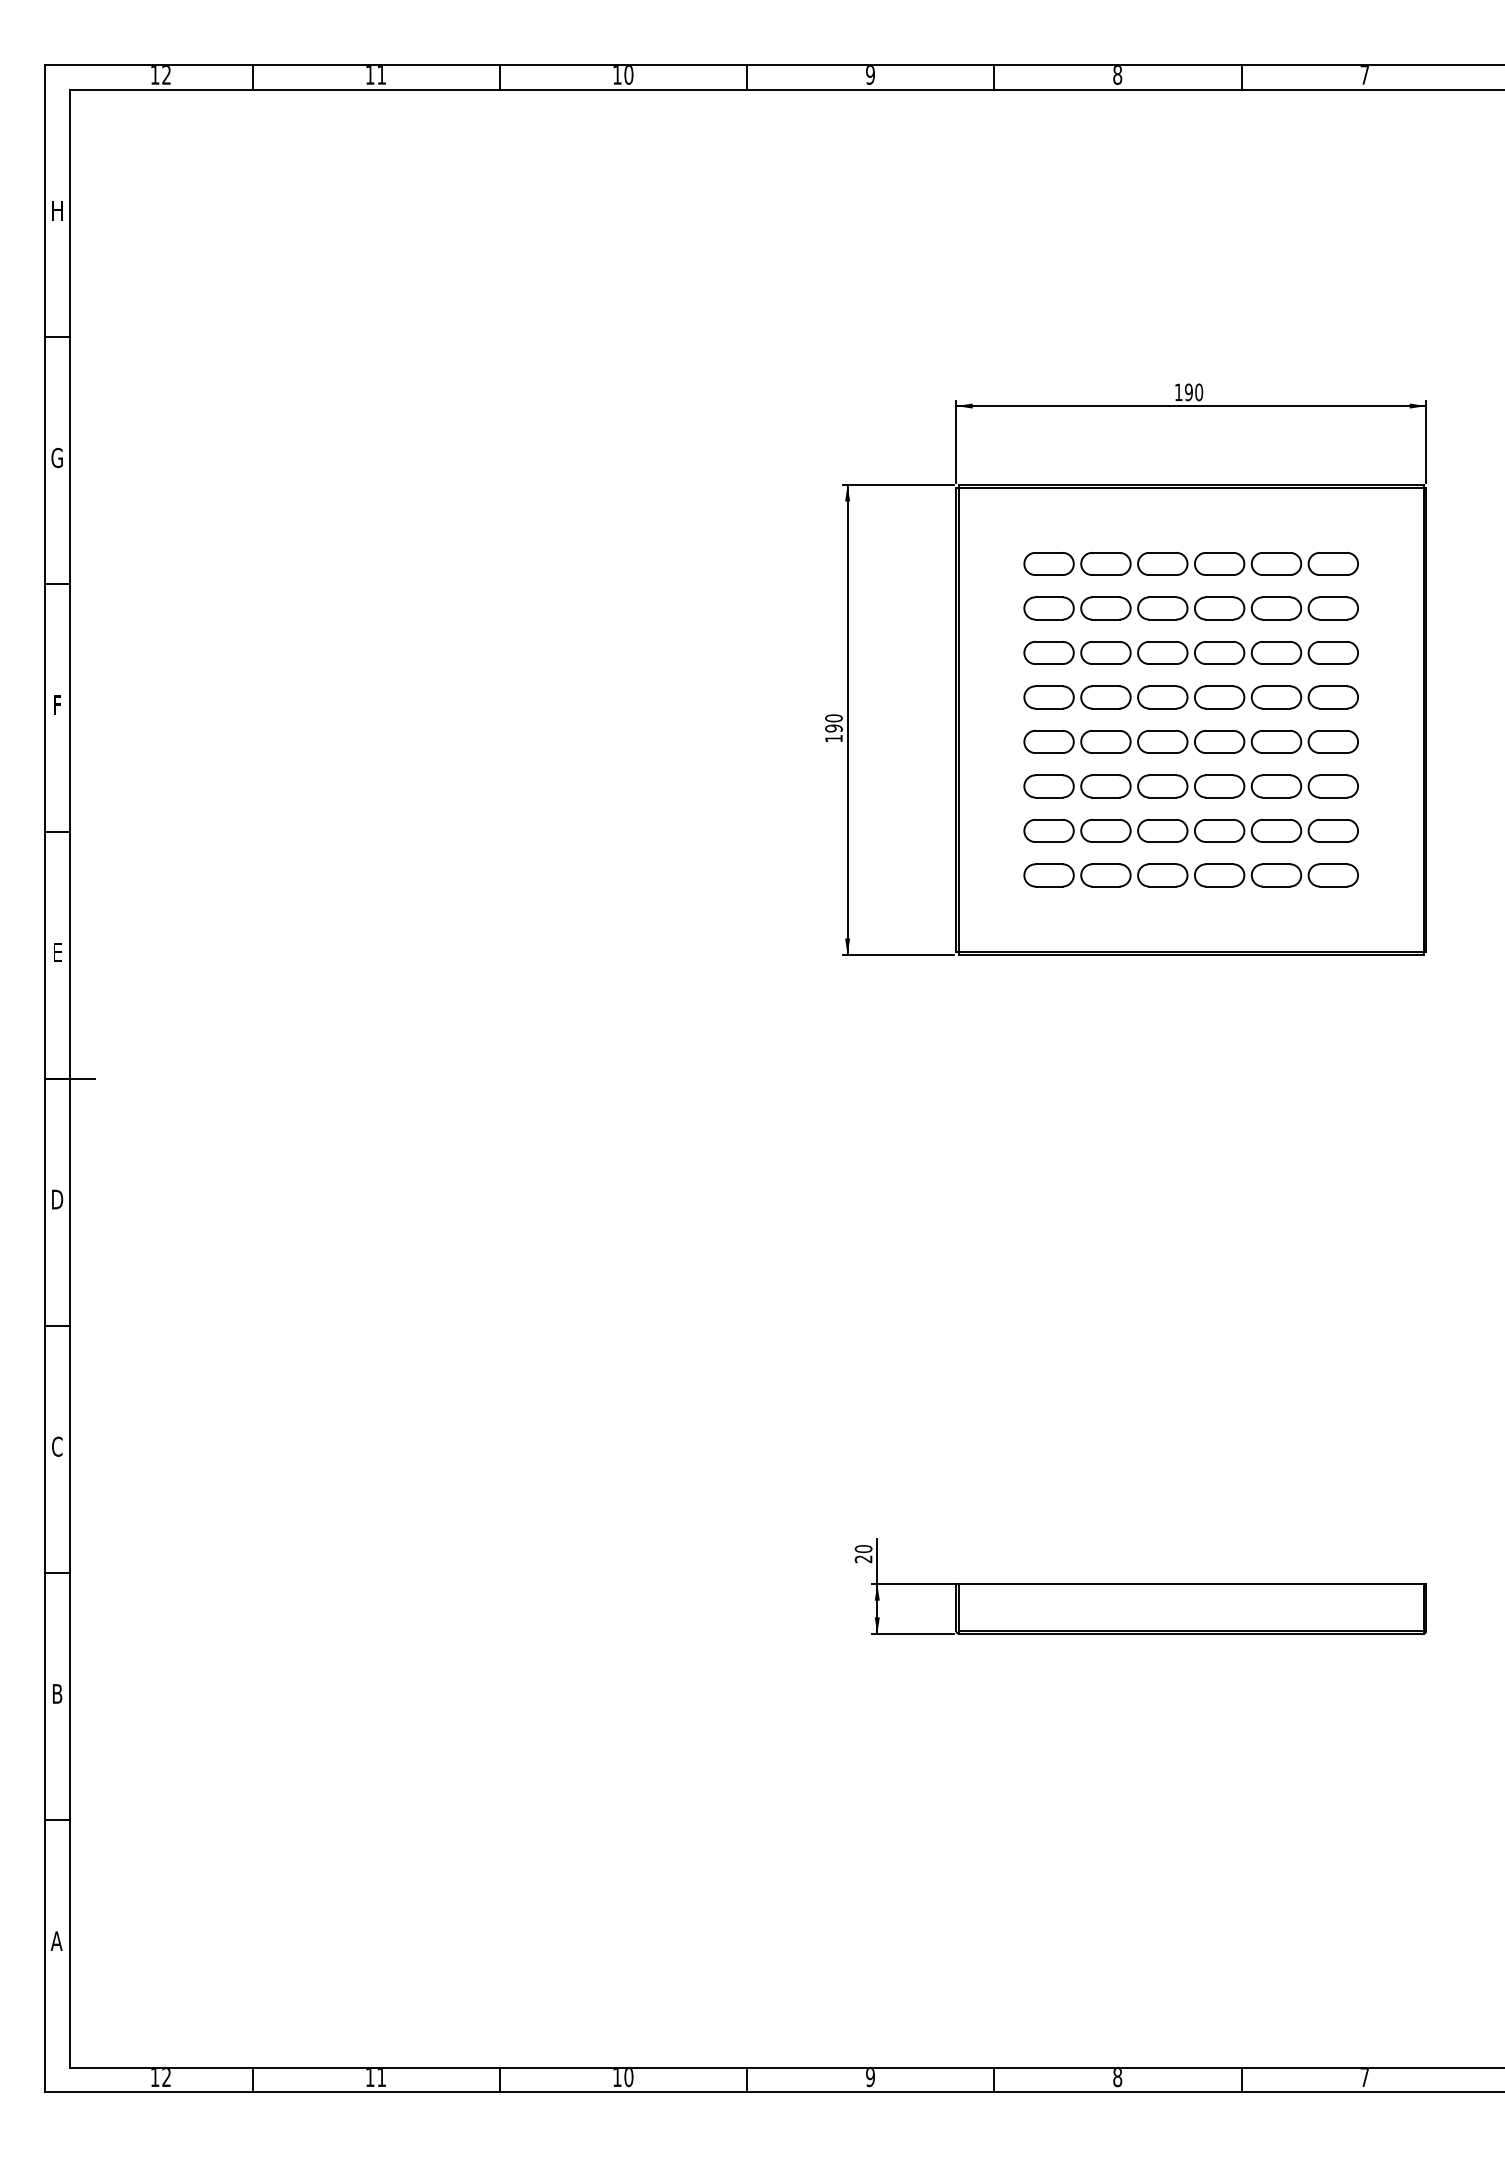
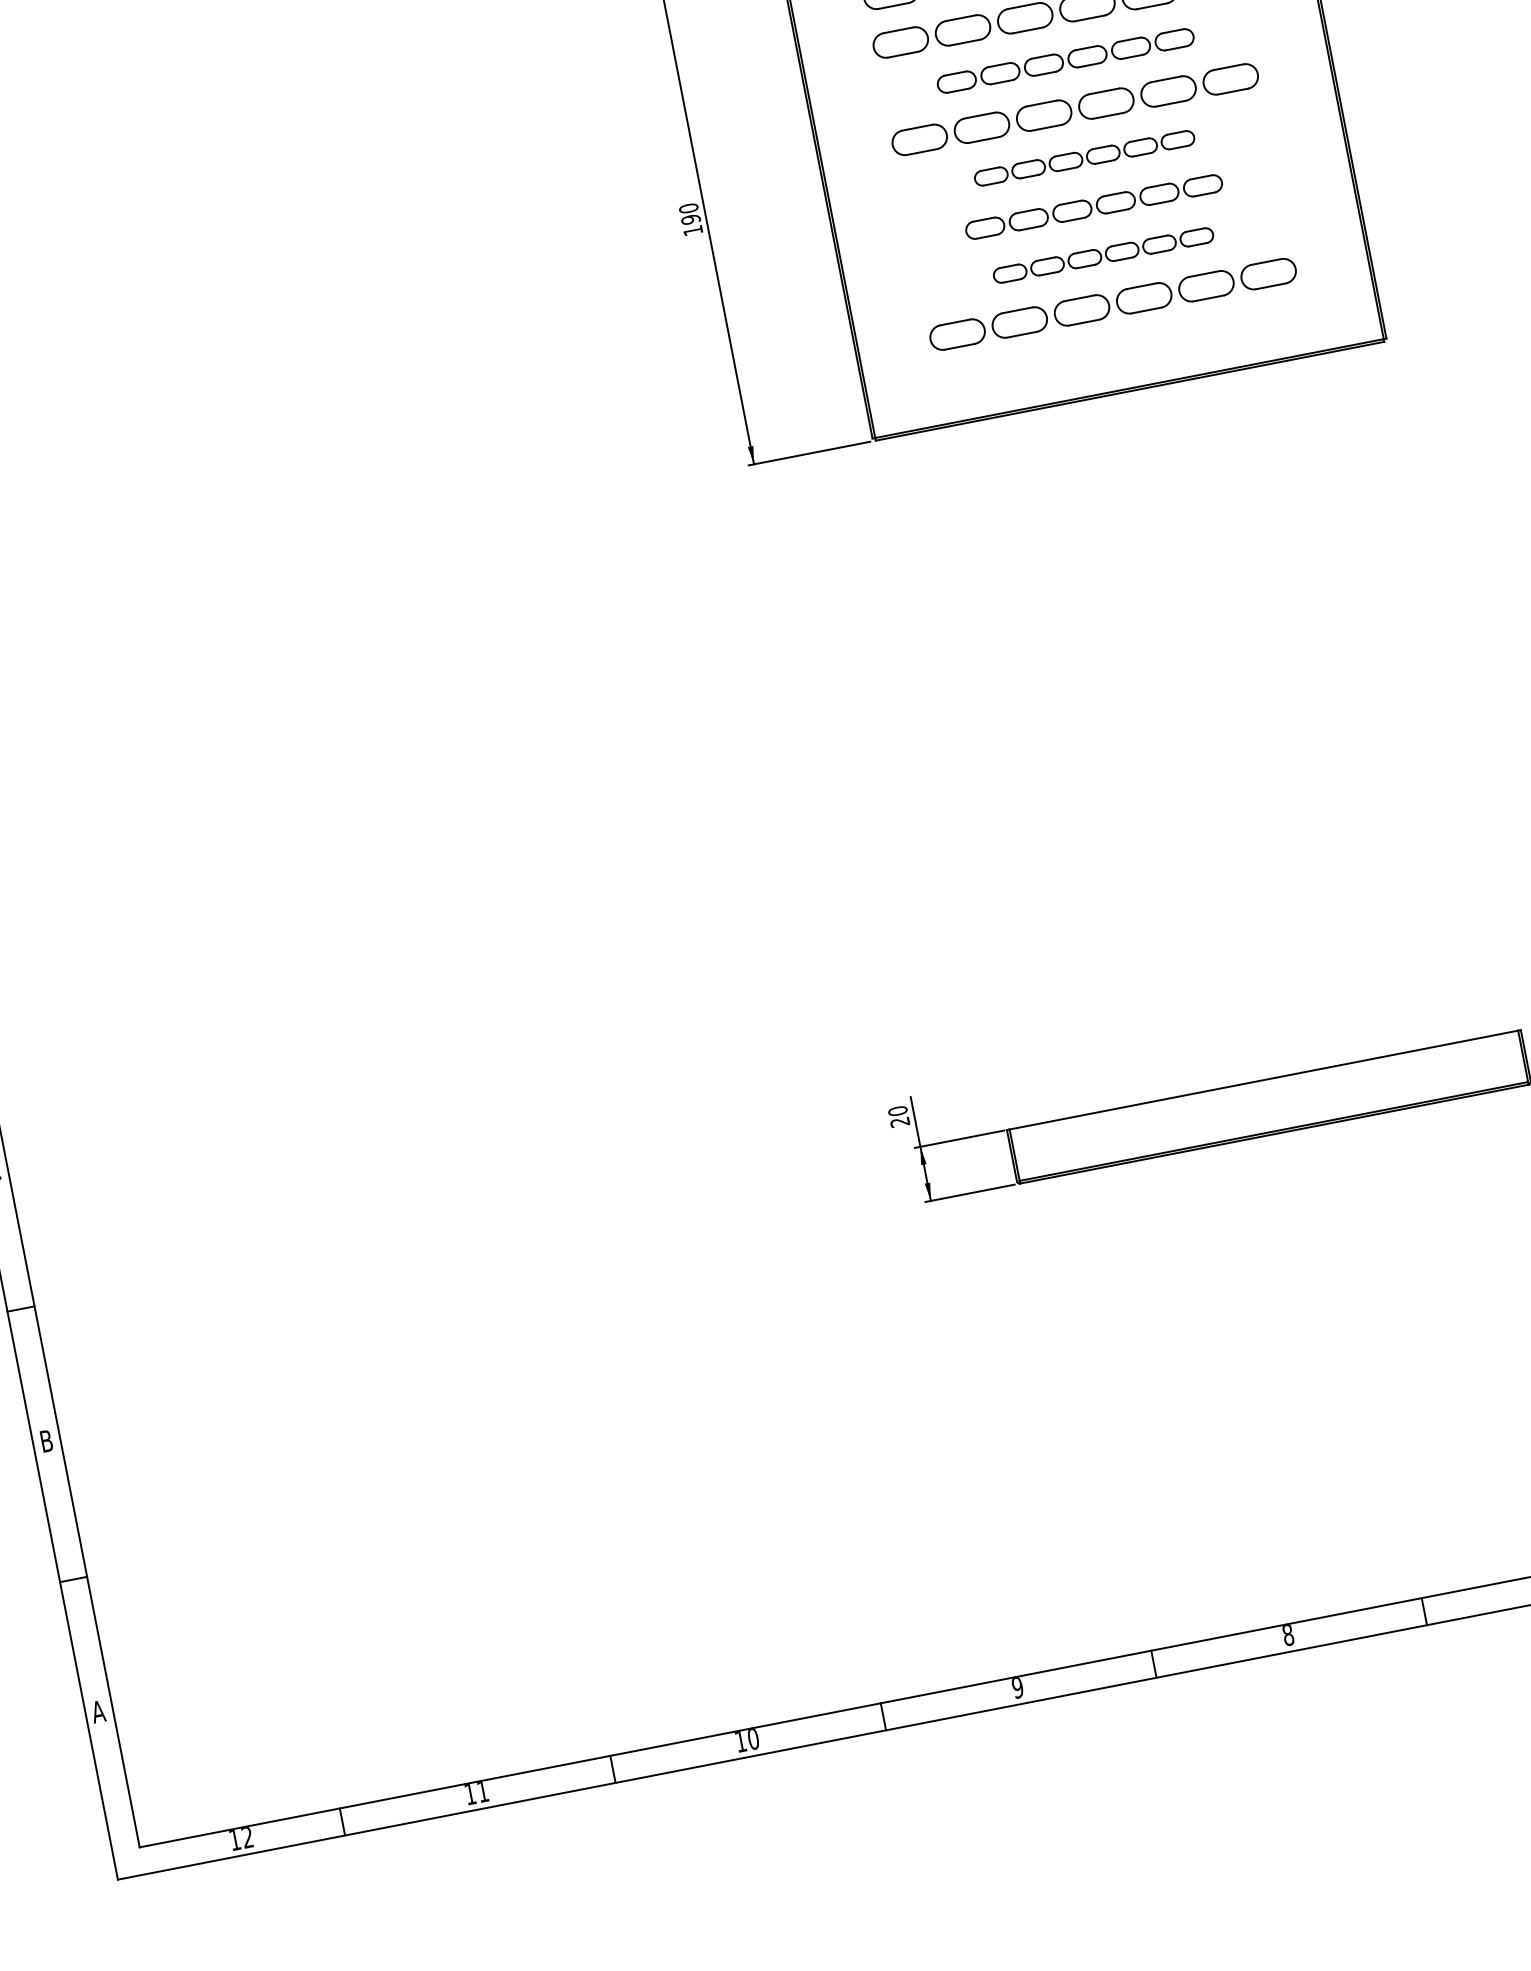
part: (1190, 652) -> (1064, 60), size x0.7
part: (1190, 741) -> (1083, 157), size x0.6
part: (1190, 786) -> (1093, 207), size x0.7
part: (1190, 830) -> (1102, 255), size x0.6

